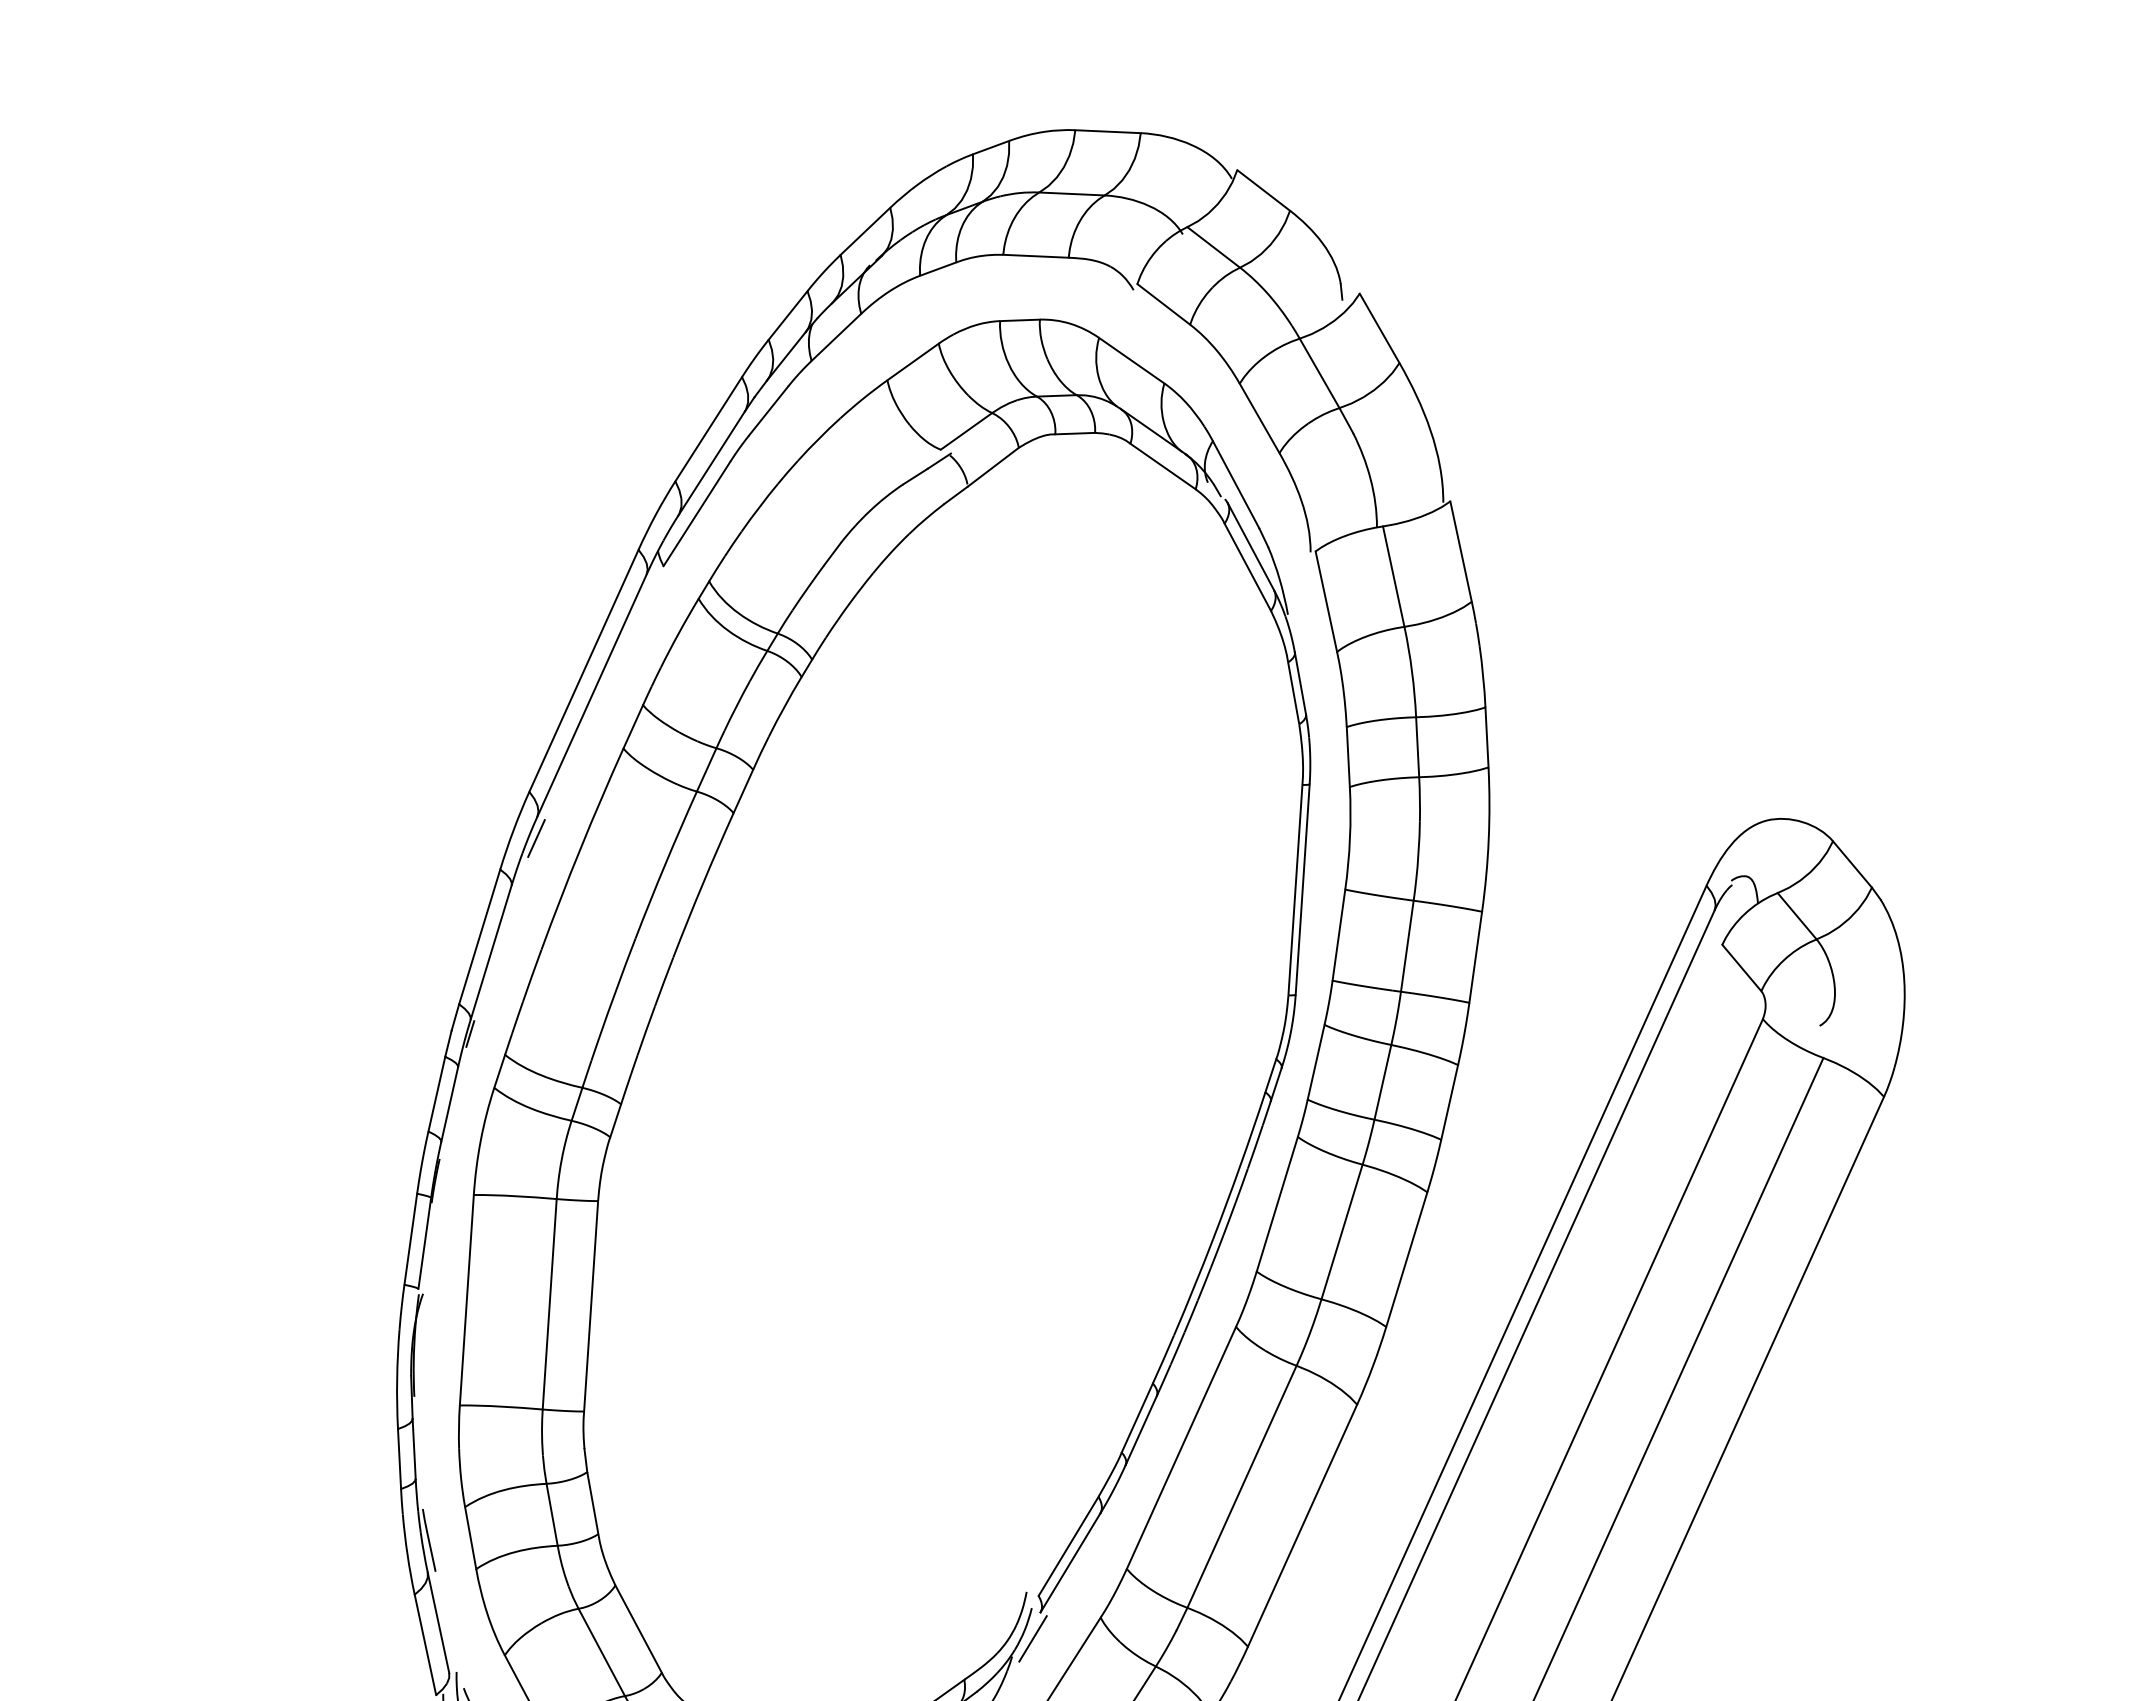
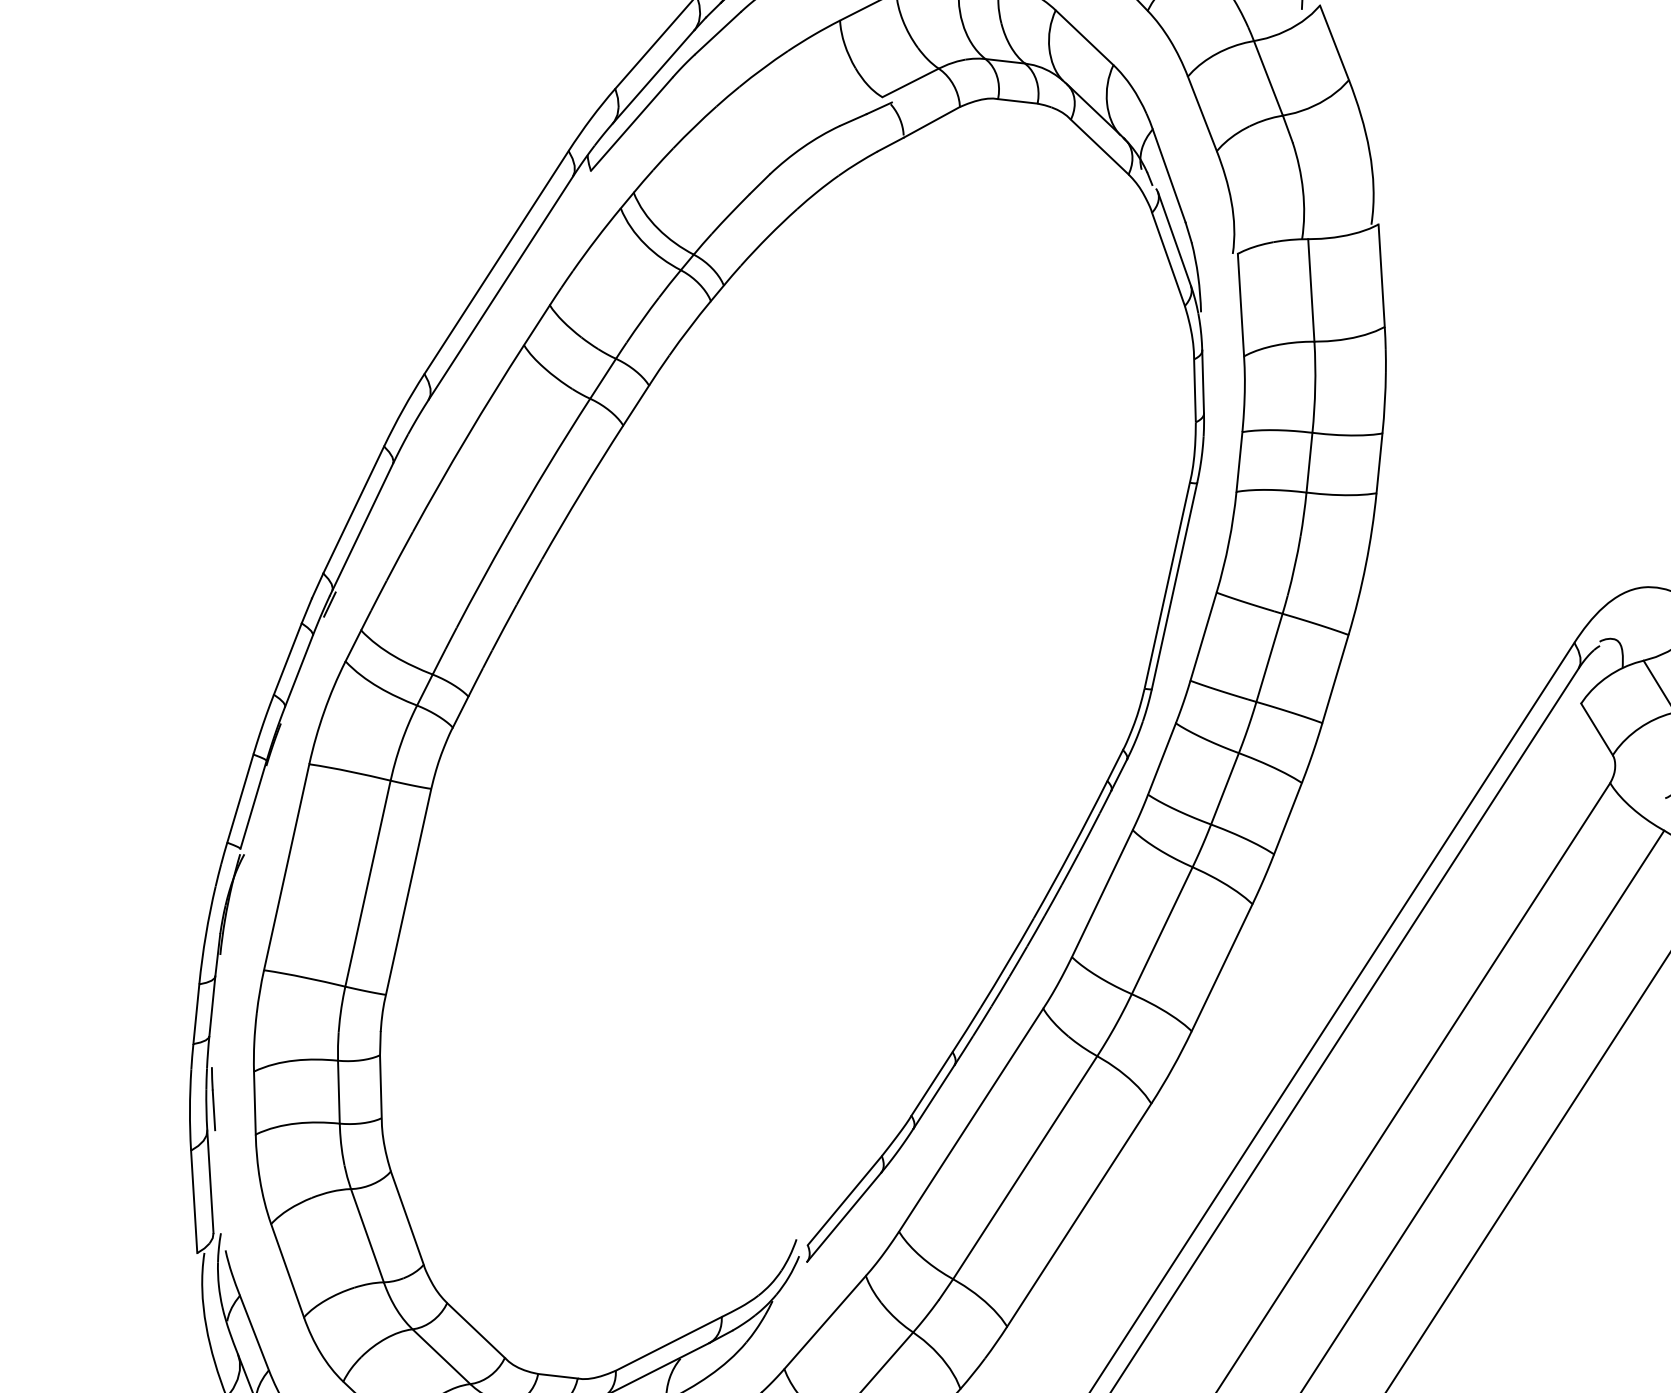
line: (536, 838) -> (424, 421), removed
line: (1032, 1638) -> (795, 1286), removed

